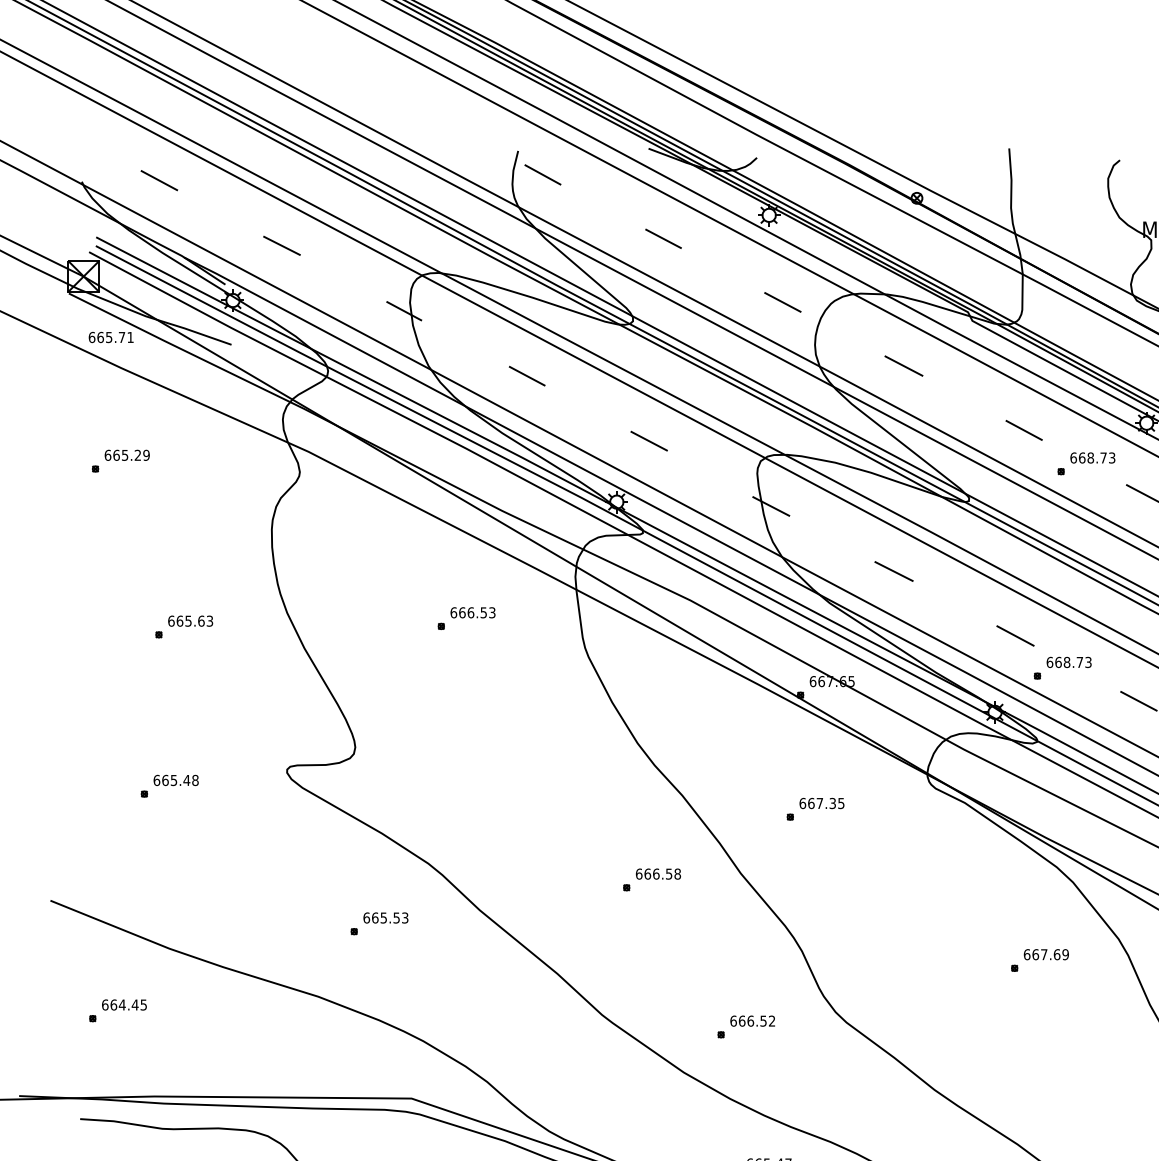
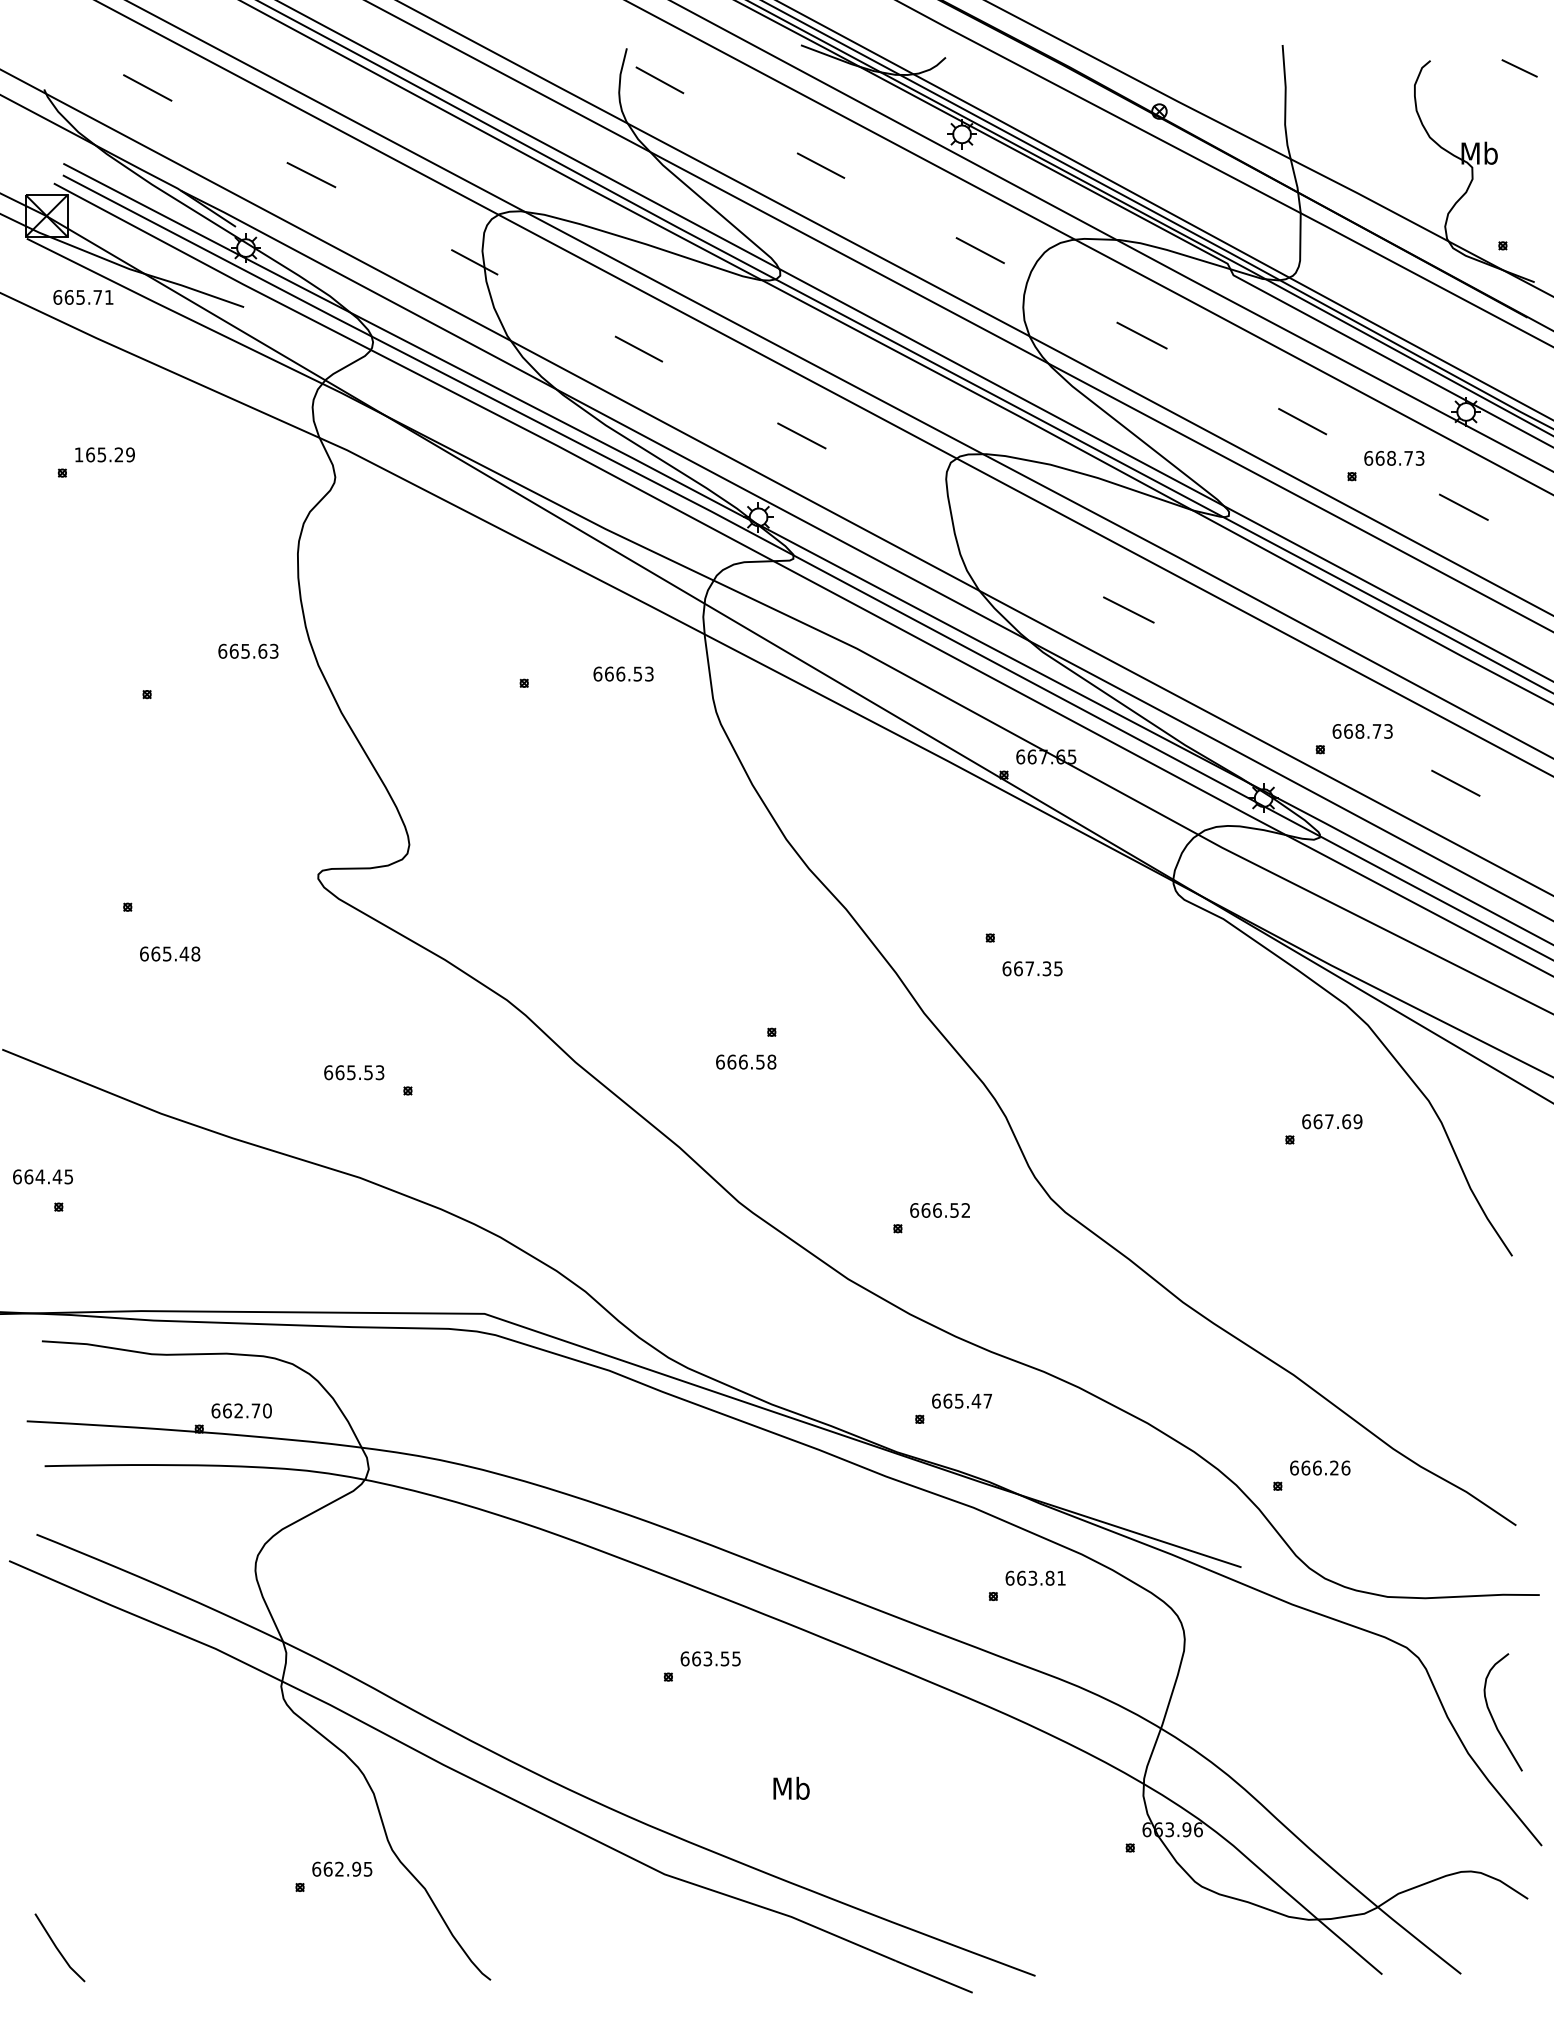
text: (107, 455) -> (78, 454), 665.29 -> 165.29
line: (771, 506) -> (964, 522), removed
text: (472, 612) -> (623, 673), moved
text: (190, 620) -> (248, 650), moved
line: (1015, 636) -> (1290, 696), removed
text: (176, 780) -> (170, 953), moved
text: (821, 803) -> (1032, 968), moved
text: (658, 873) -> (746, 1061), moved
text: (386, 917) -> (354, 1072), moved
text: (124, 1004) -> (42, 1176), moved

